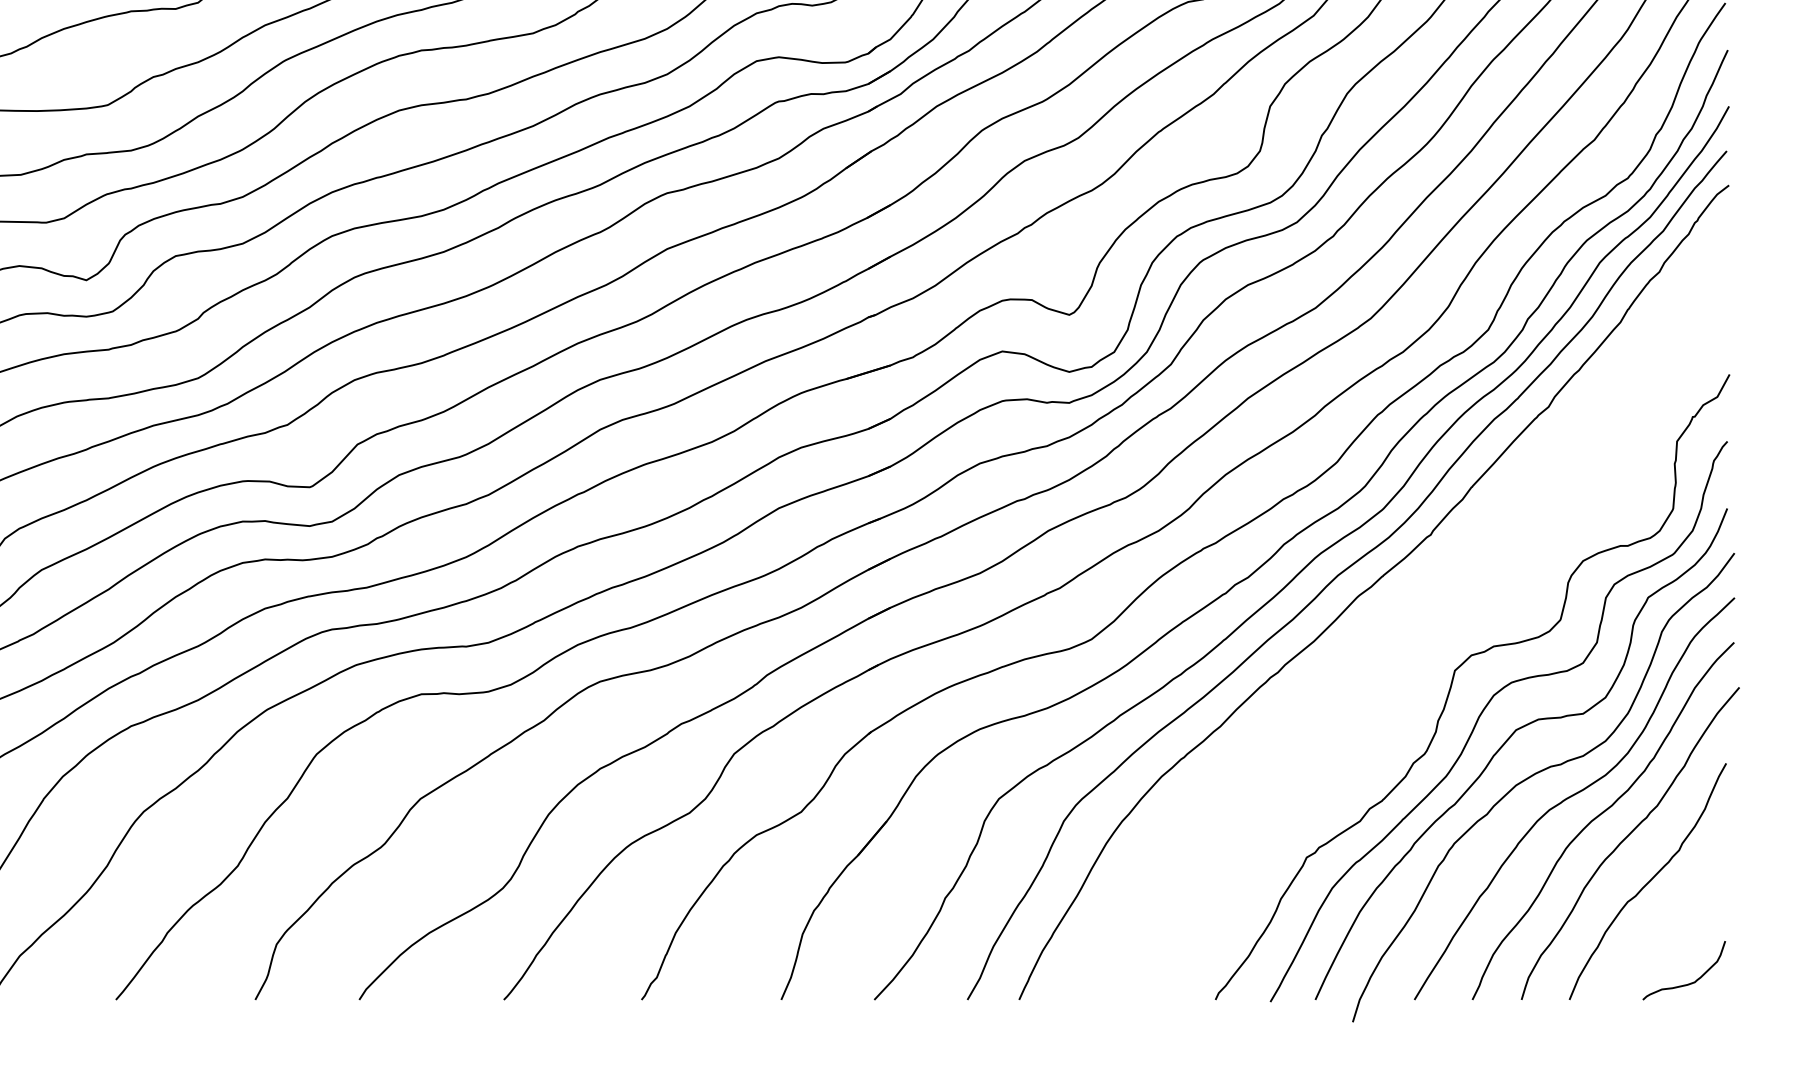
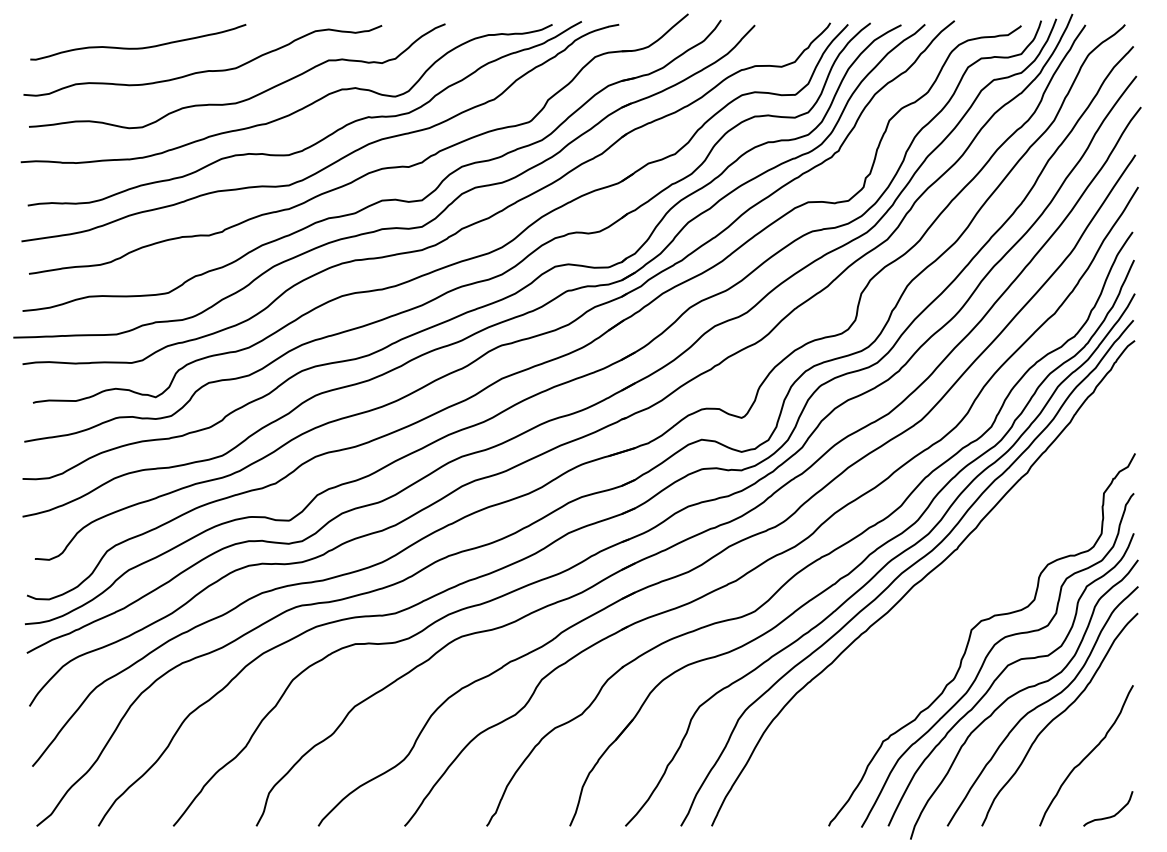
curve: (1627, 839) -> (1074, 730), removed

